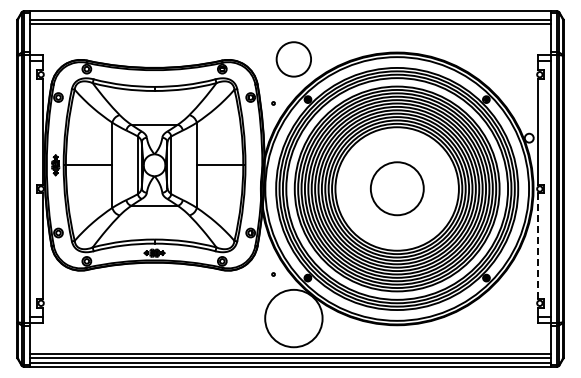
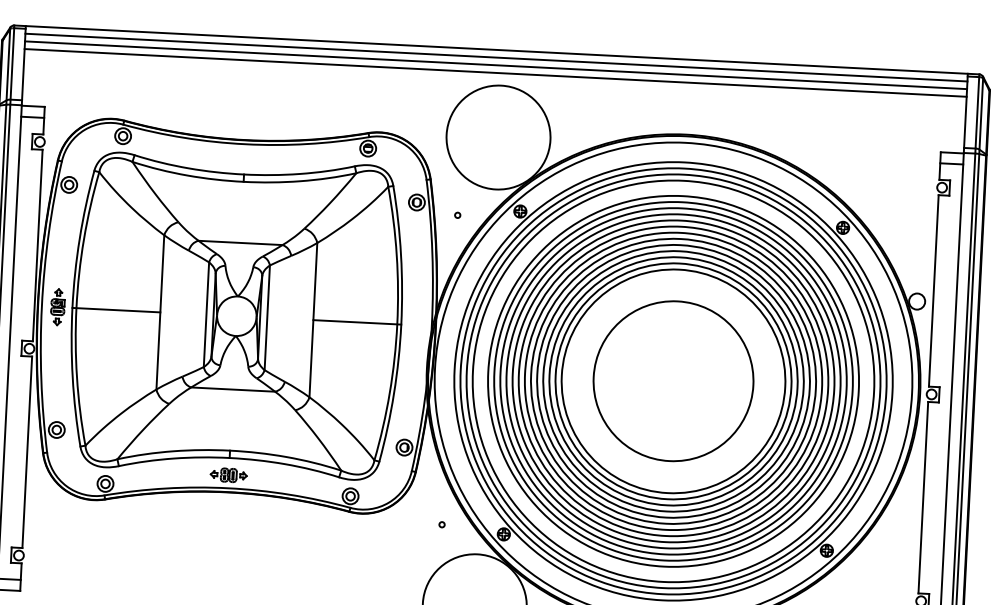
line: (290, 15) -> (496, 57), added
circle: (293, 59) -> (497, 137), size x1.67
circle: (397, 188) -> (674, 380), size x1.67
line: (538, 246) -> (923, 498), dashed -> solid

